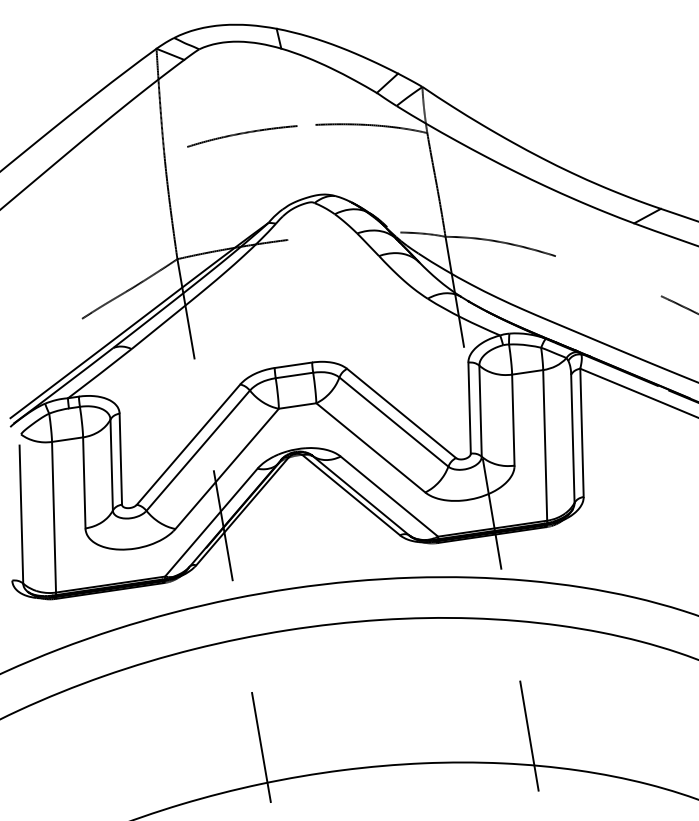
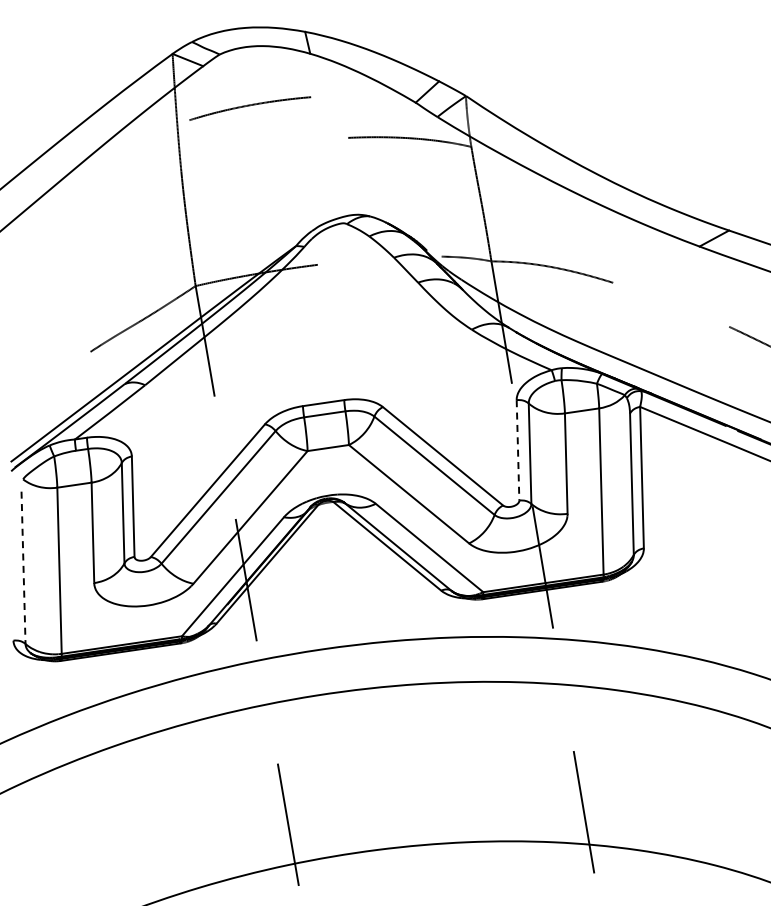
curve: (242, 134) -> (250, 106), moved
line: (470, 408) -> (518, 450), solid -> dashed
line: (21, 515) -> (23, 568), solid -> dashed

